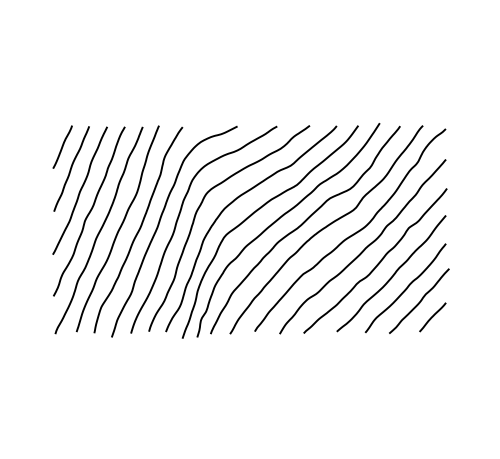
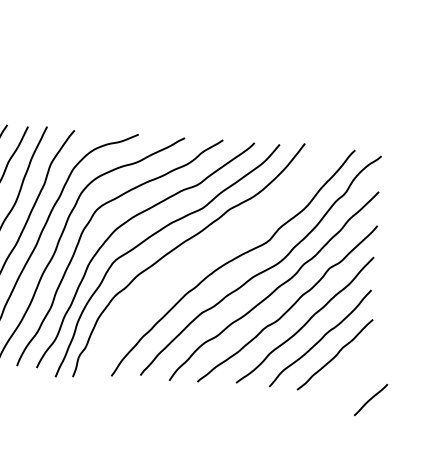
curve: (302, 225) -> (205, 255), removed
line: (432, 317) -> (370, 400), moved

